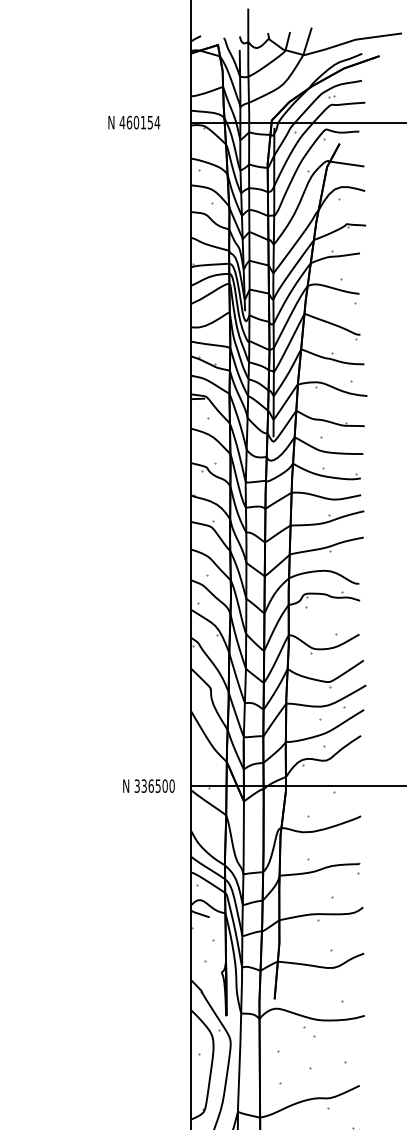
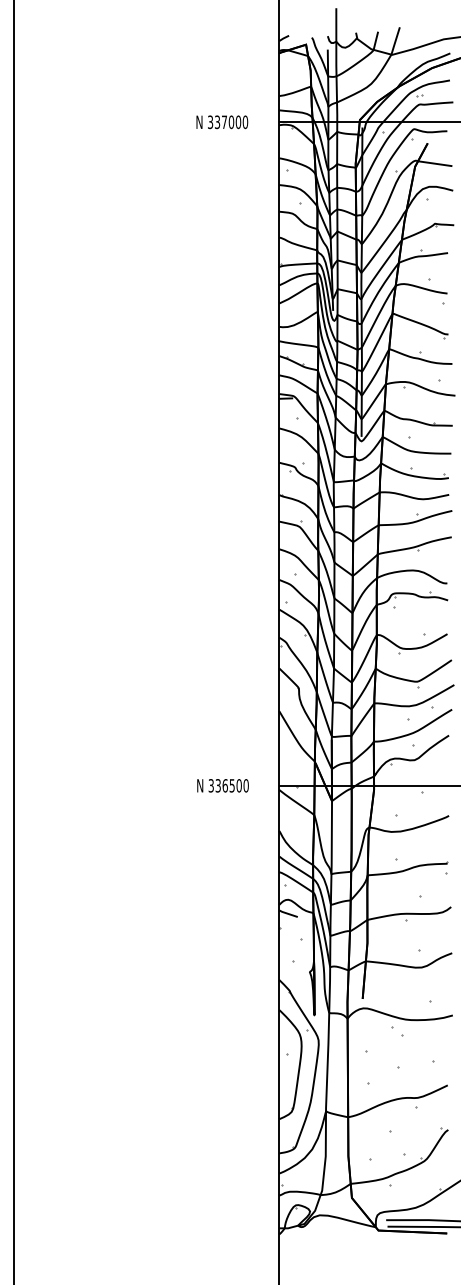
text: (139, 122) -> (227, 122), 460154 -> 337000
text: (148, 785) -> (222, 785), moved

